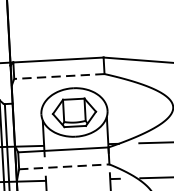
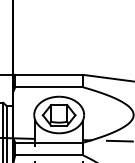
line: (58, 76) -> (48, 87), dashed -> solid
line: (64, 166) -> (49, 155), dashed -> solid

